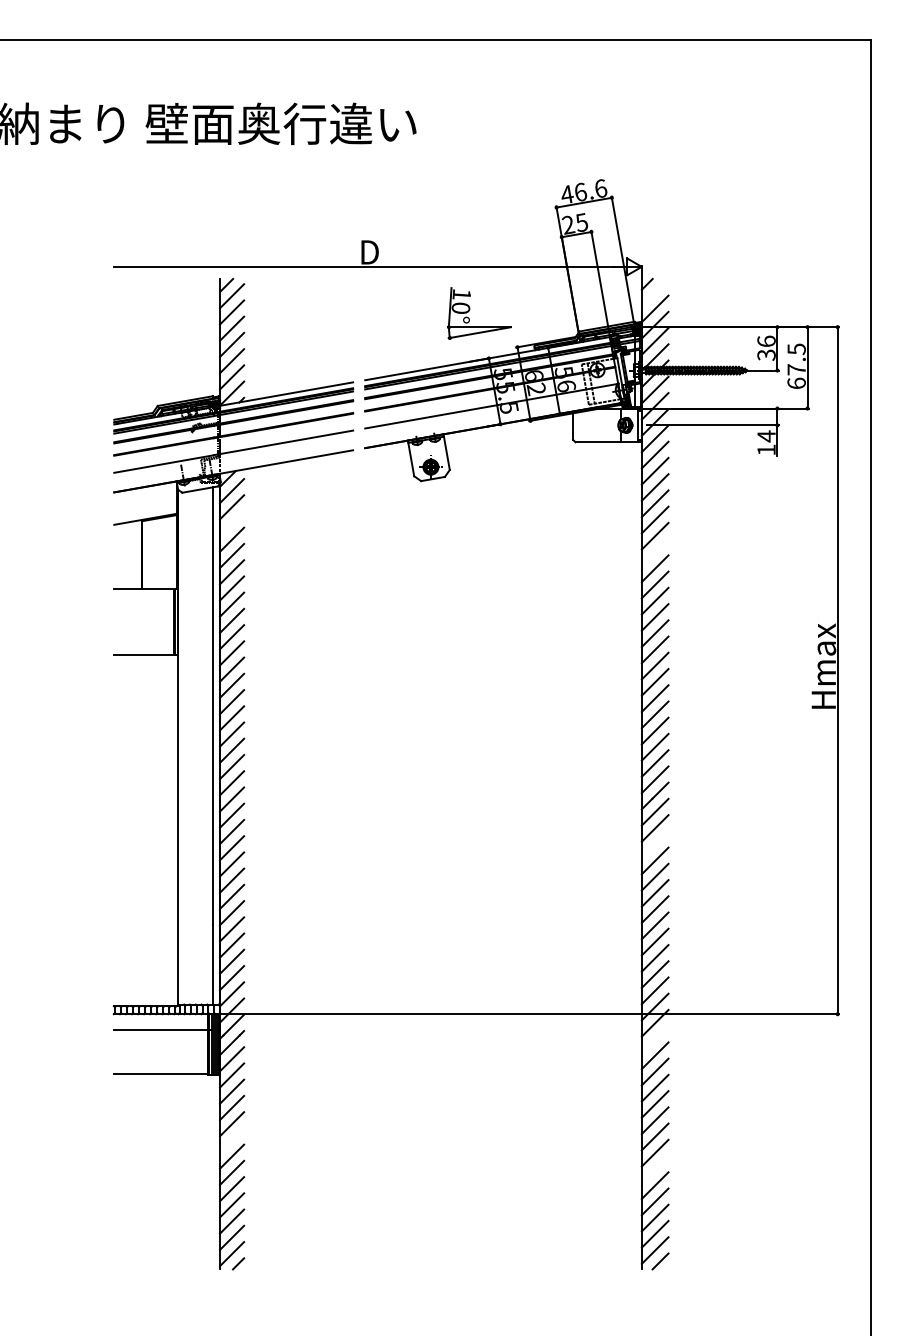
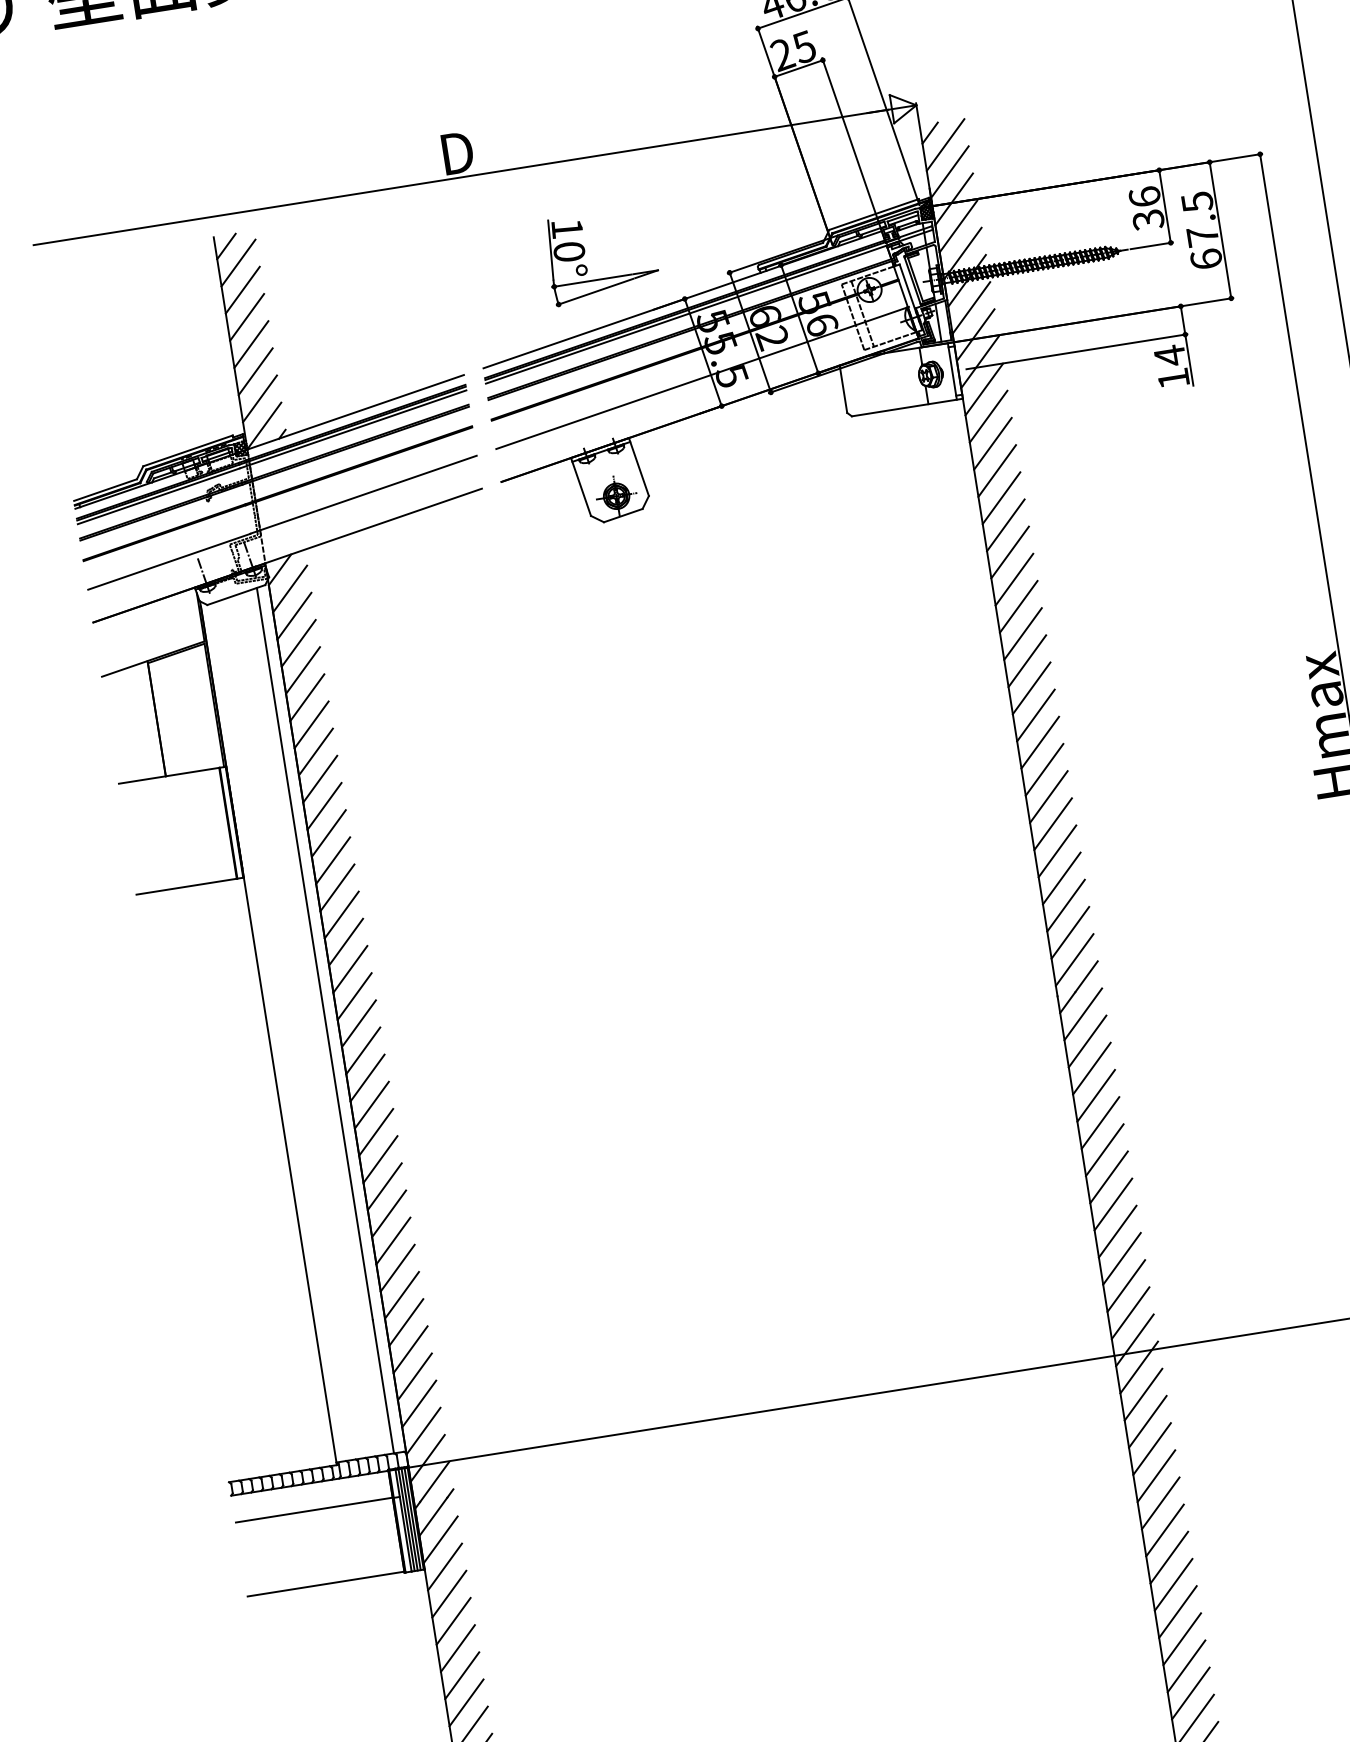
line: (654, 292) -> (944, 144), added
part: (470, 309) -> (585, 251), moved
line: (232, 523) -> (299, 643), added
line: (654, 552) -> (1013, 579), added
line: (654, 844) -> (1090, 1068), added
line: (654, 1039) -> (1142, 1394), added
line: (232, 1140) -> (462, 1675), added
line: (654, 1169) -> (1176, 1612), added

